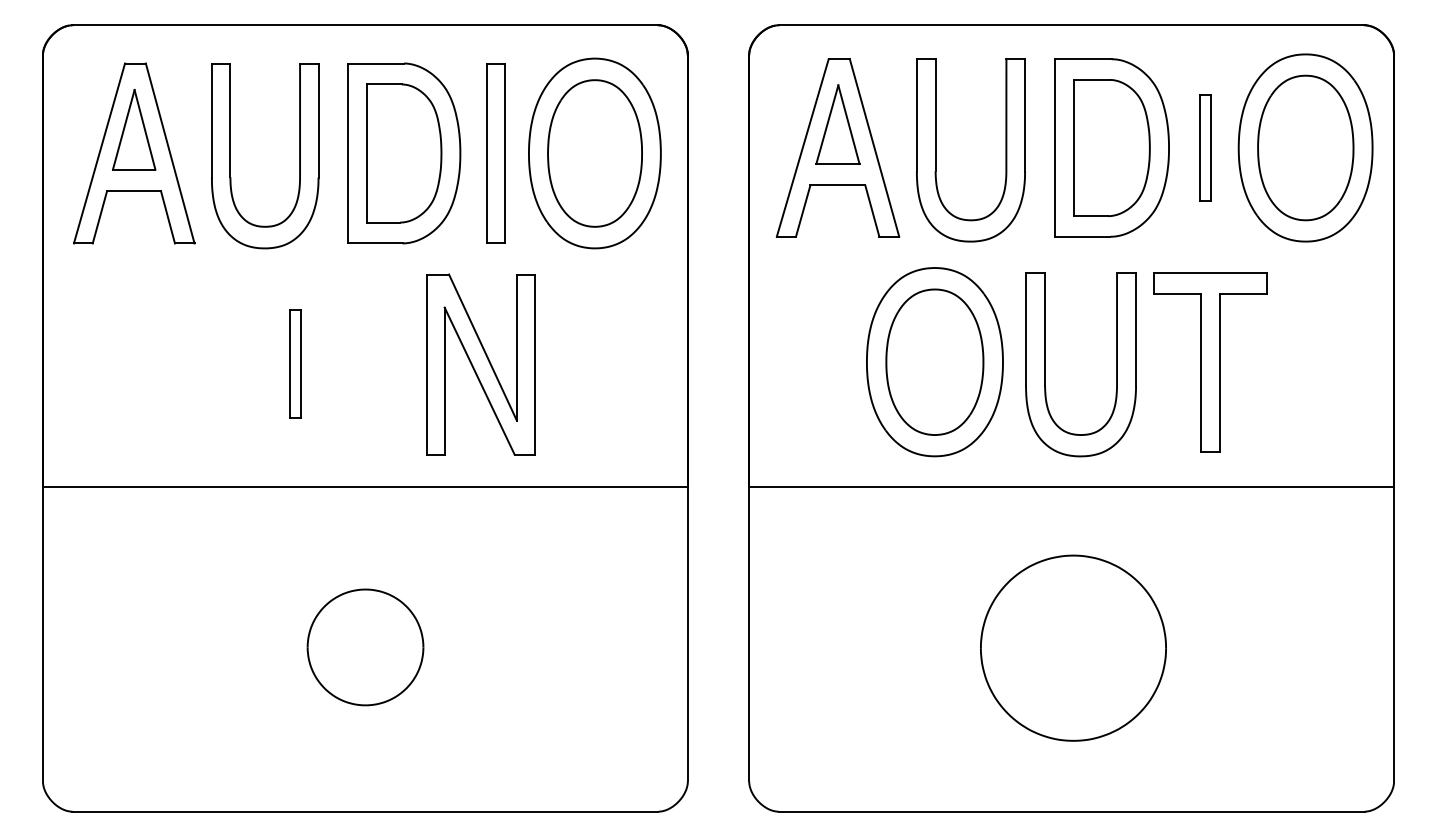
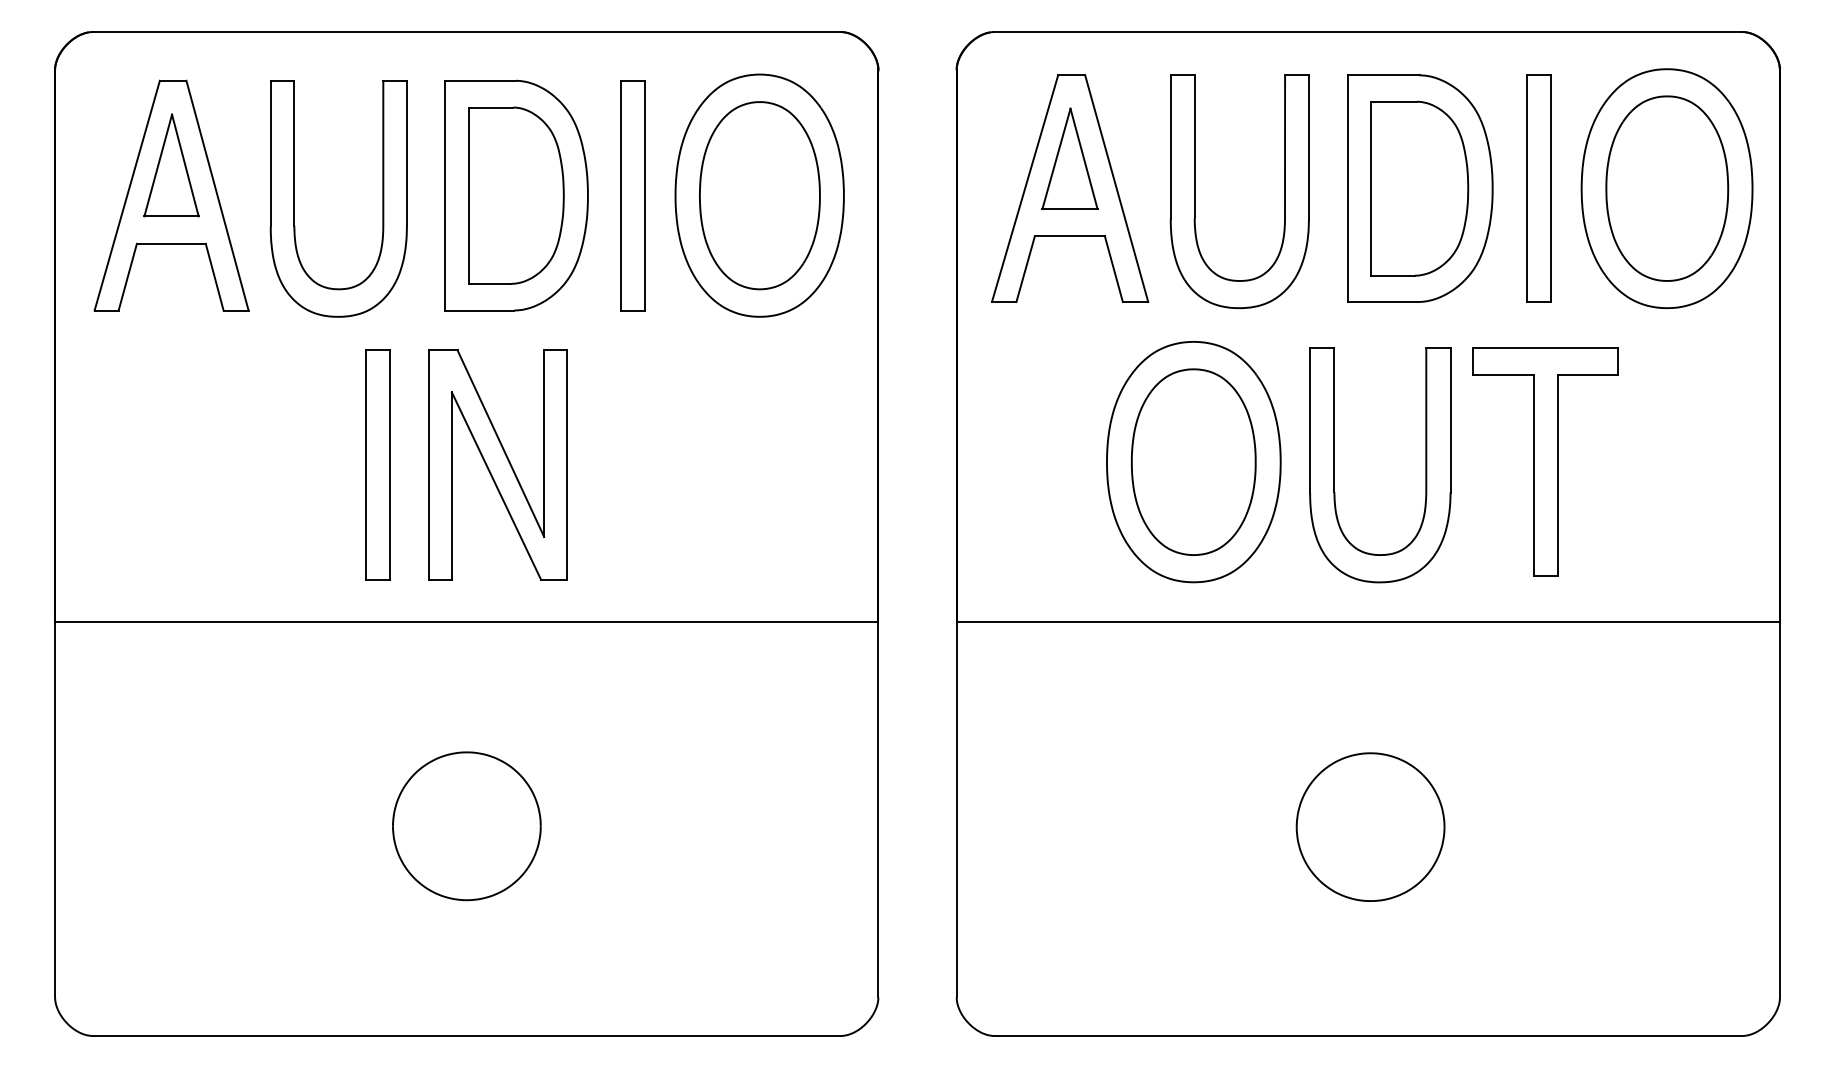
part: (1204, 147) -> (1538, 188), size x1.67
part: (295, 364) -> (377, 464), size x1.67
part: (480, 364) -> (497, 464), moved
part: (1073, 647) -> (1370, 826), size x0.62

